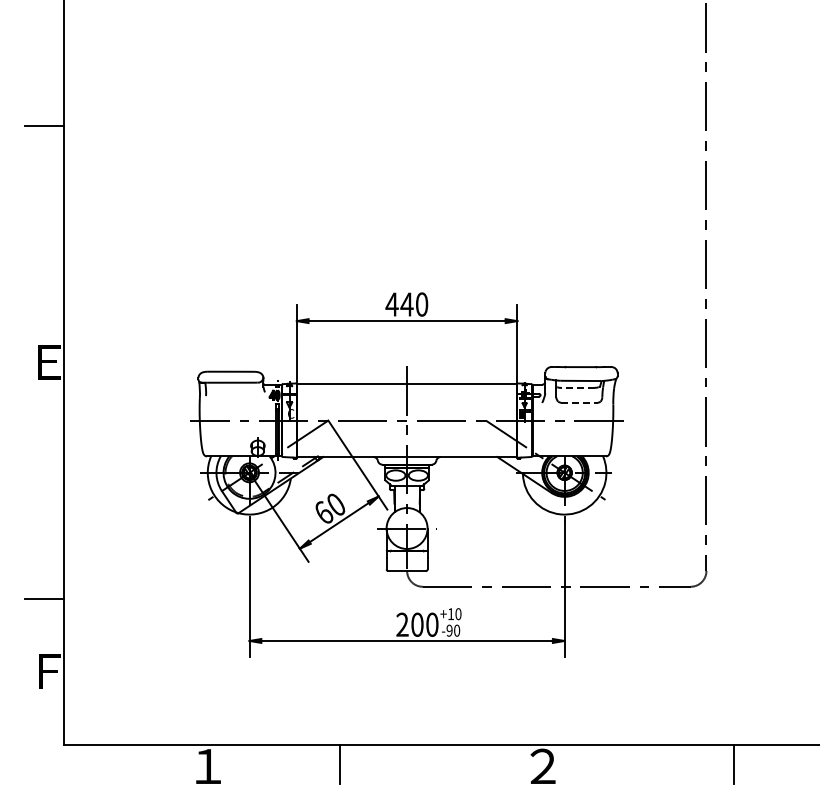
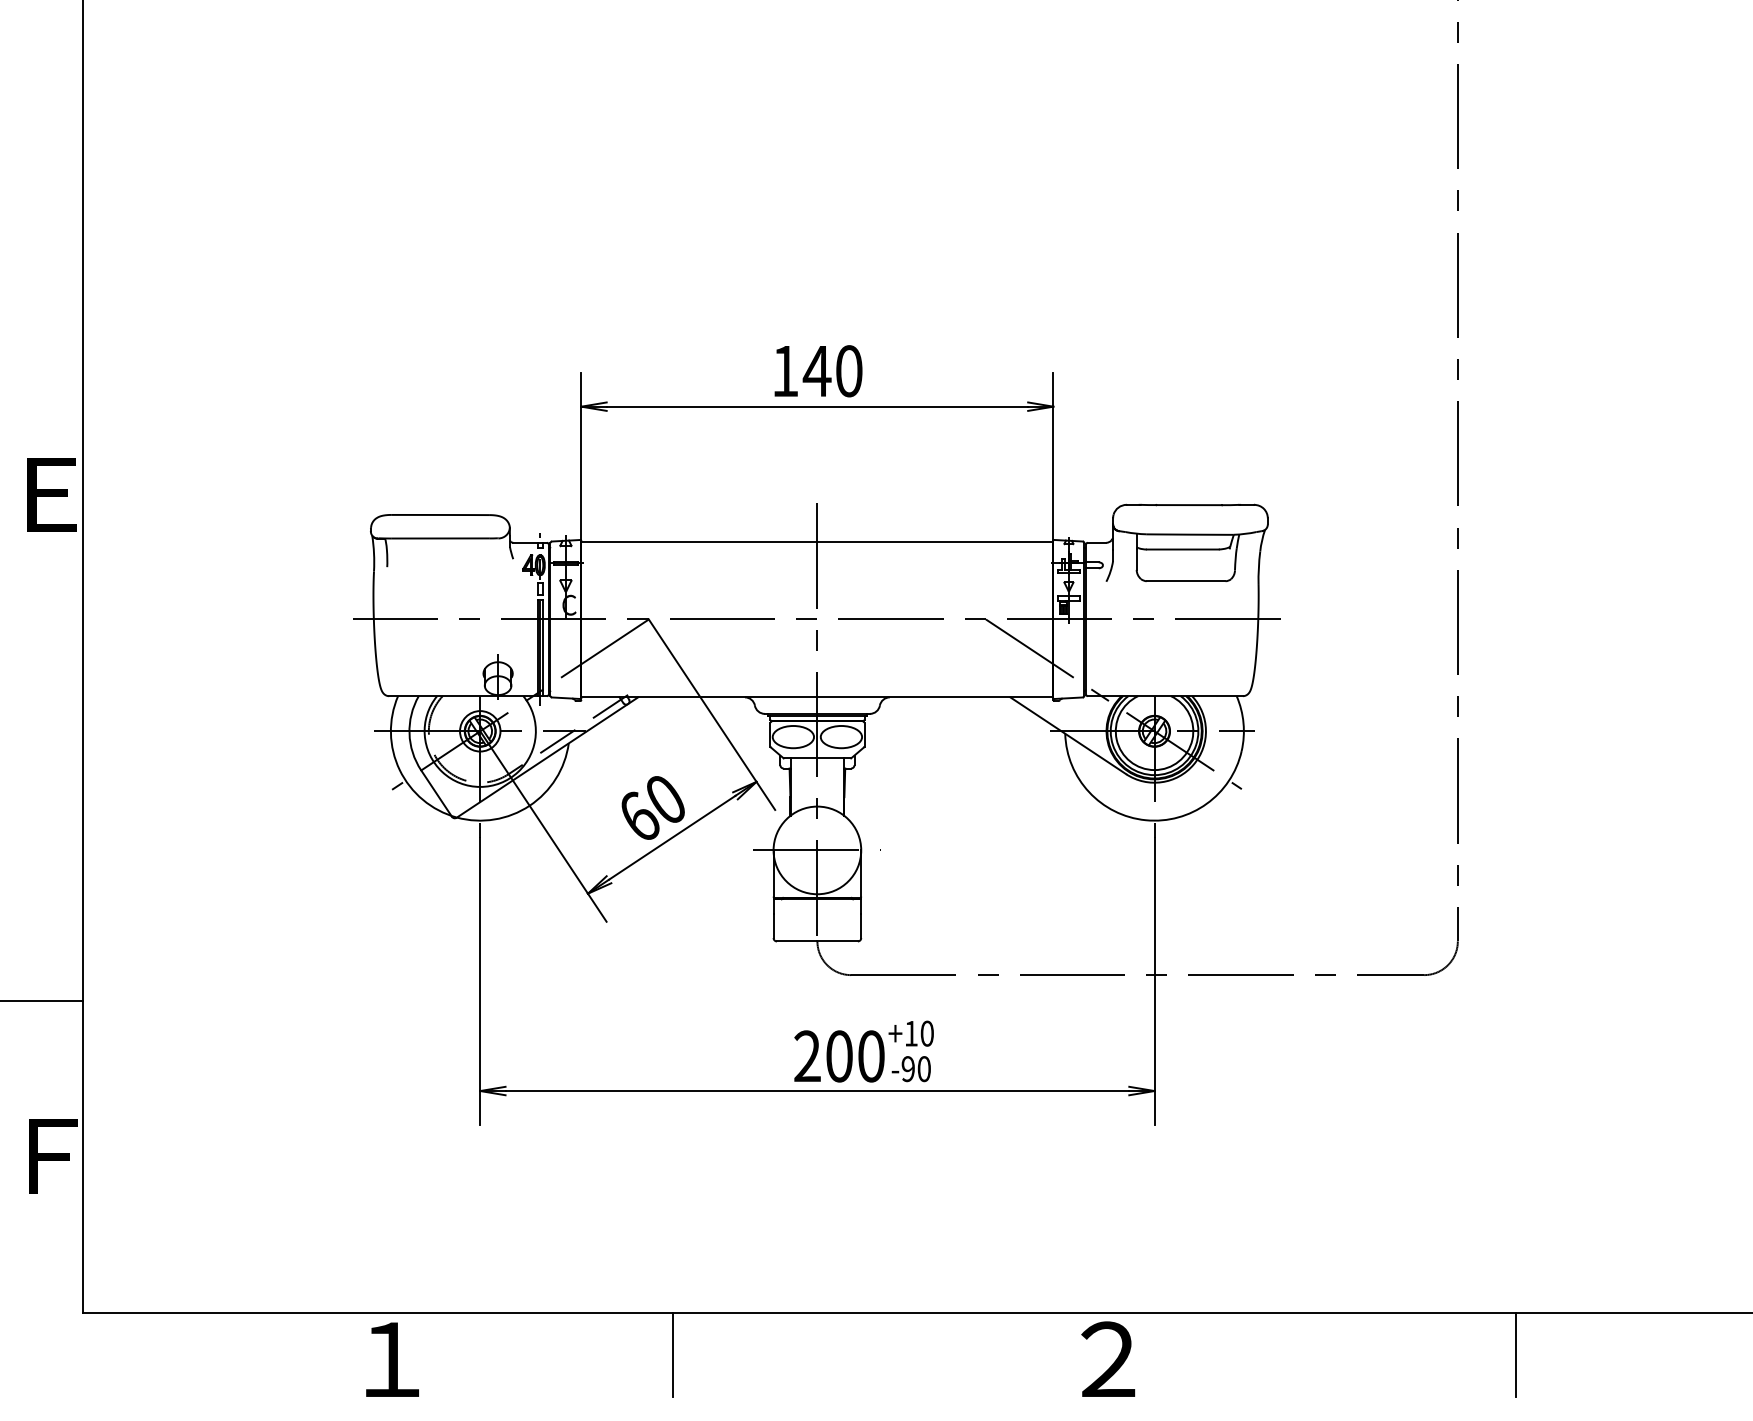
text: (391, 304) -> (783, 371), 440 -> 140
line: (577, 387) -> (1181, 548), dashed -> solid
line: (579, 402) -> (1186, 580), dashed -> solid

